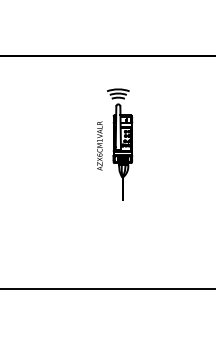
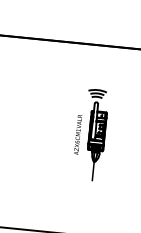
part: (115, 144) -> (91, 134), moved

